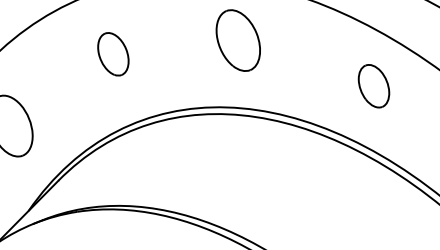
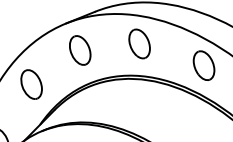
part: (113, 54) -> (80, 50), size x1.43
part: (372, 85) -> (203, 65), size x1.43

